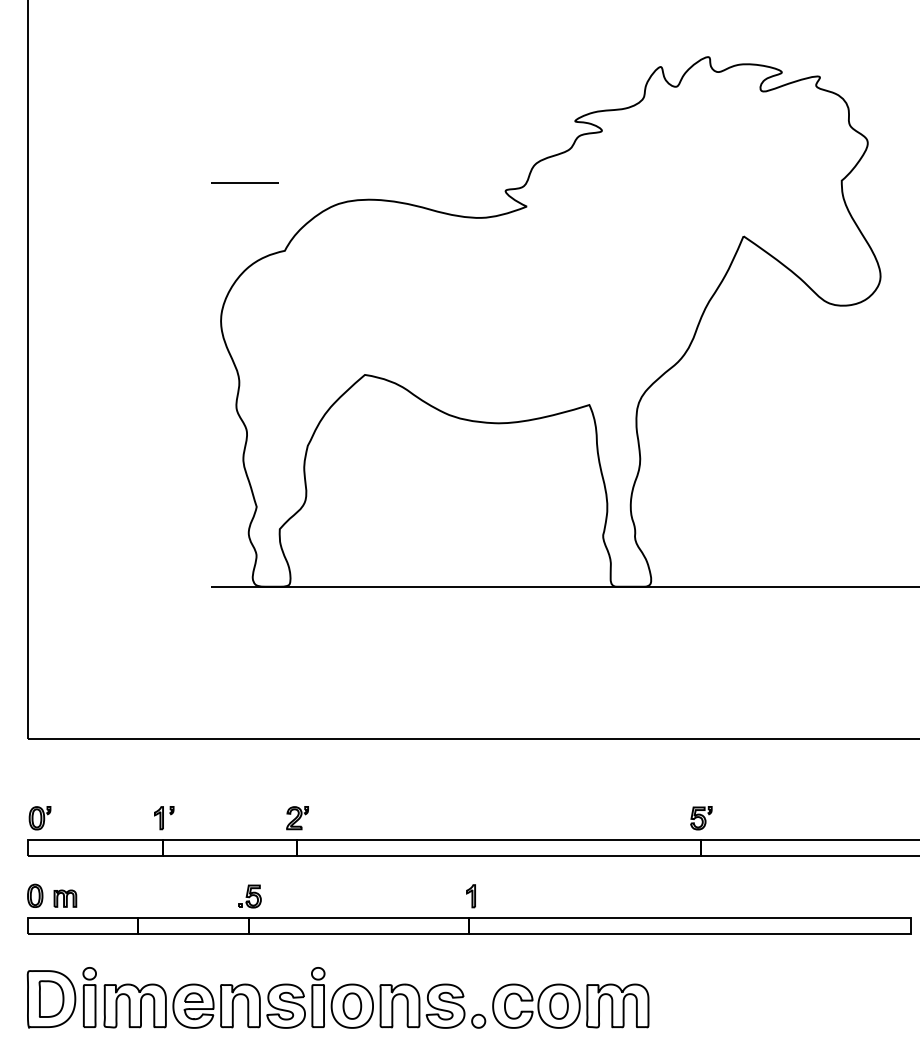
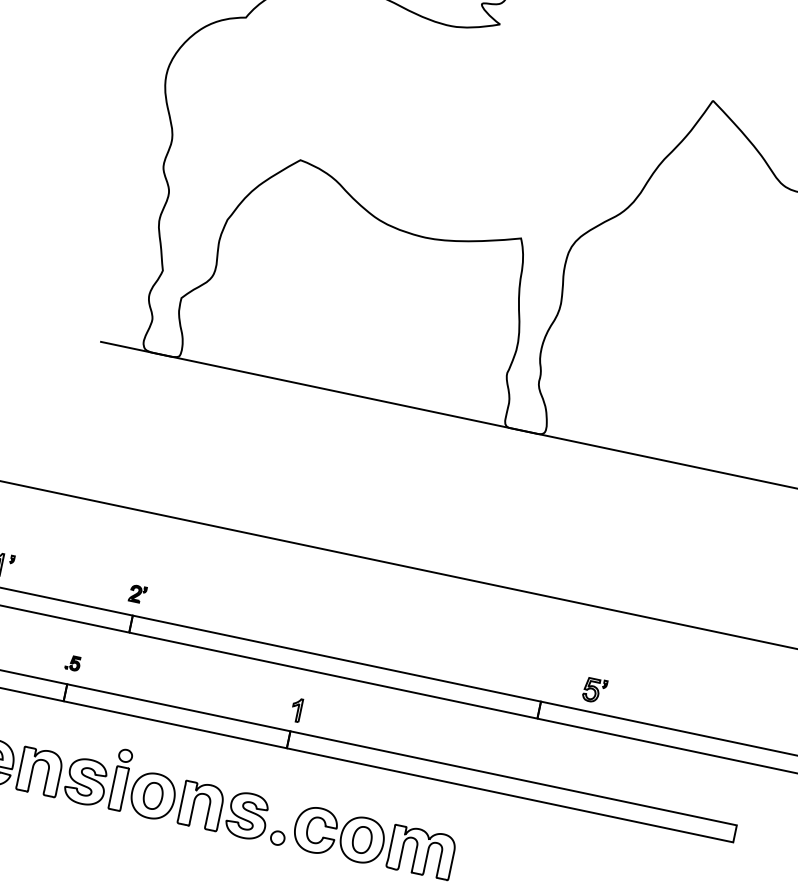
part: (297, 818) -> (137, 594), size x0.7
part: (701, 818) -> (594, 690), moved
part: (249, 896) -> (72, 663), size x0.6

